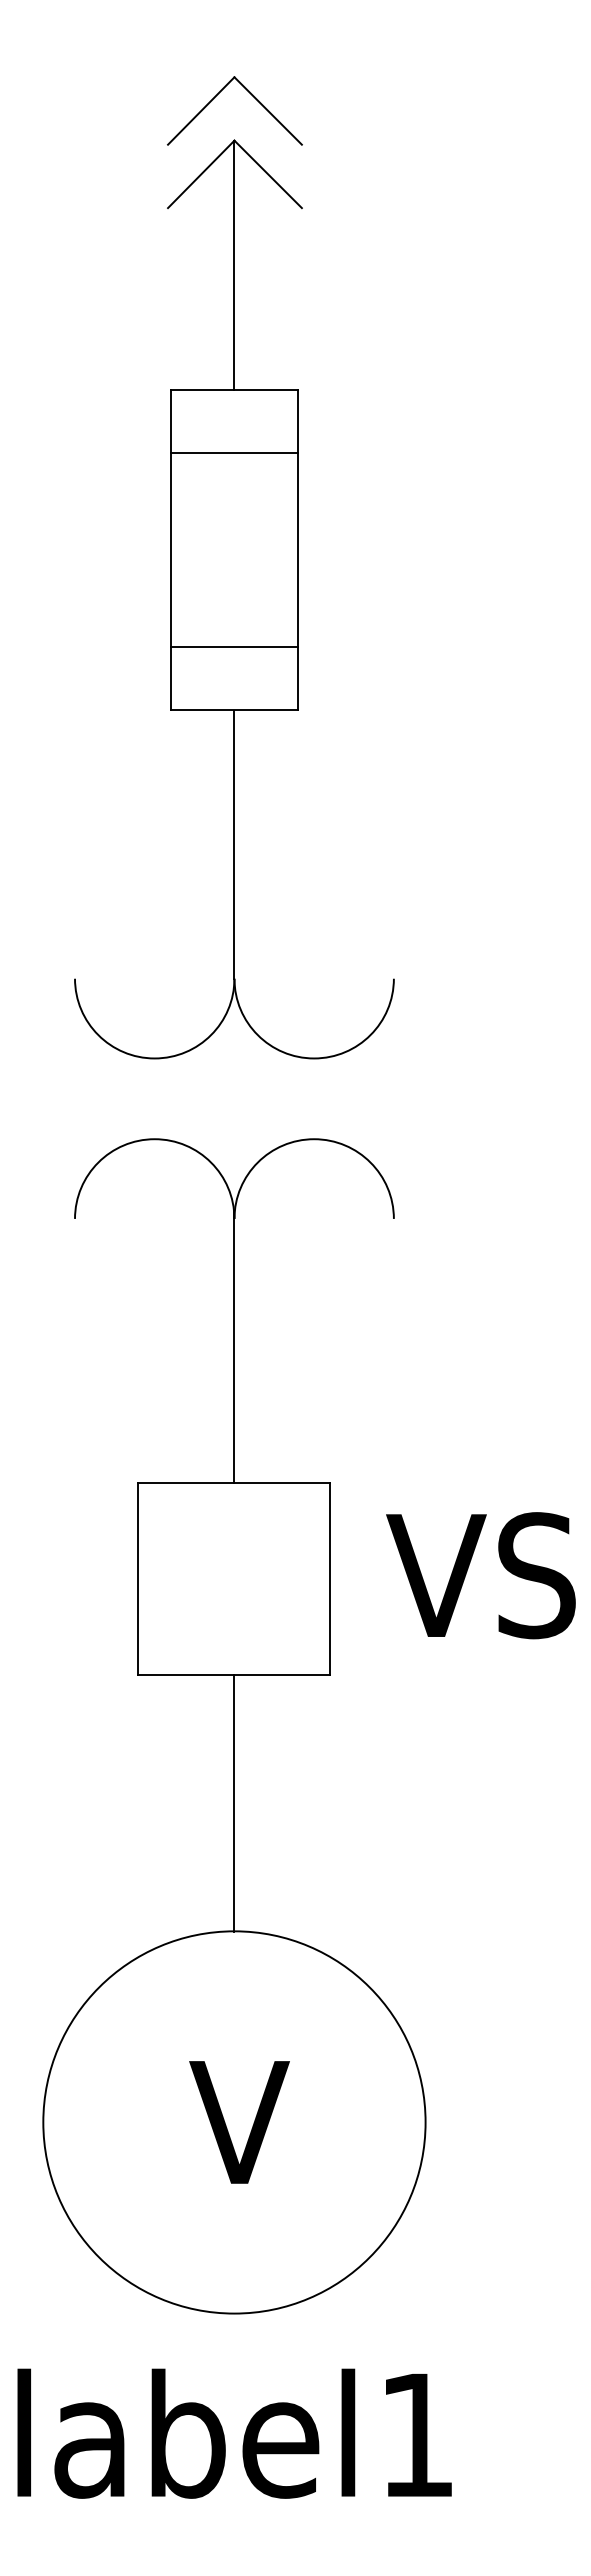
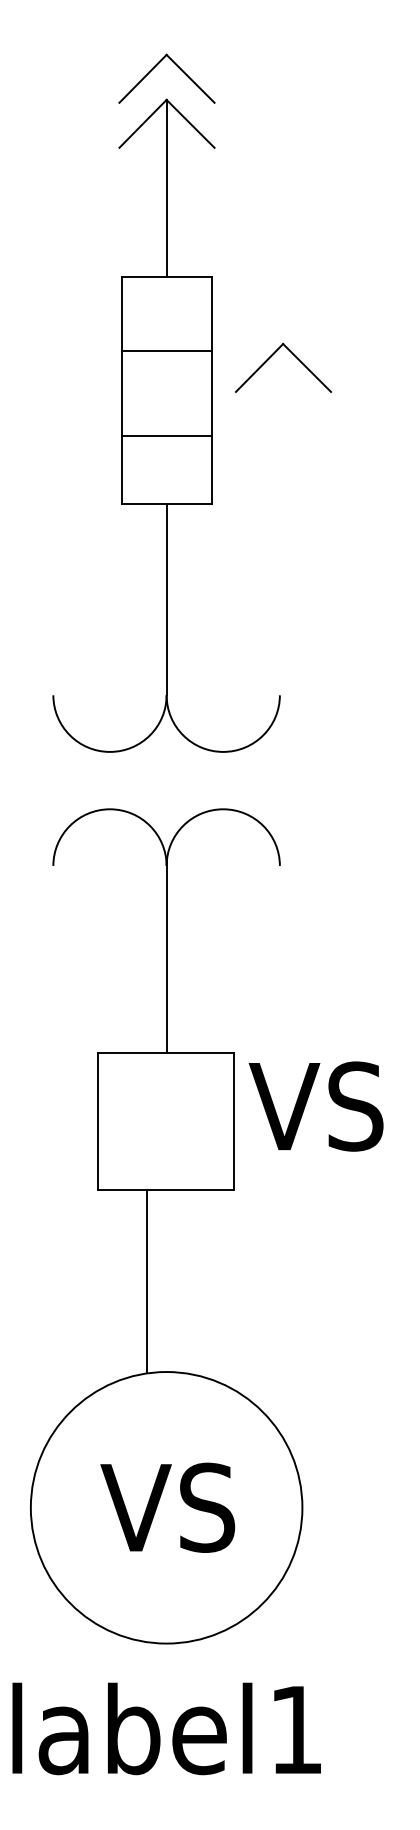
line: (234, 453) -> (166, 351), moved
part: (382, 501) -> (271, 356), added
line: (234, 646) -> (166, 435), moved
text: (480, 1575) -> (315, 1106), moved
line: (234, 1803) -> (147, 1281), moved
text: (235, 2122) -> (167, 1507), V -> VS

